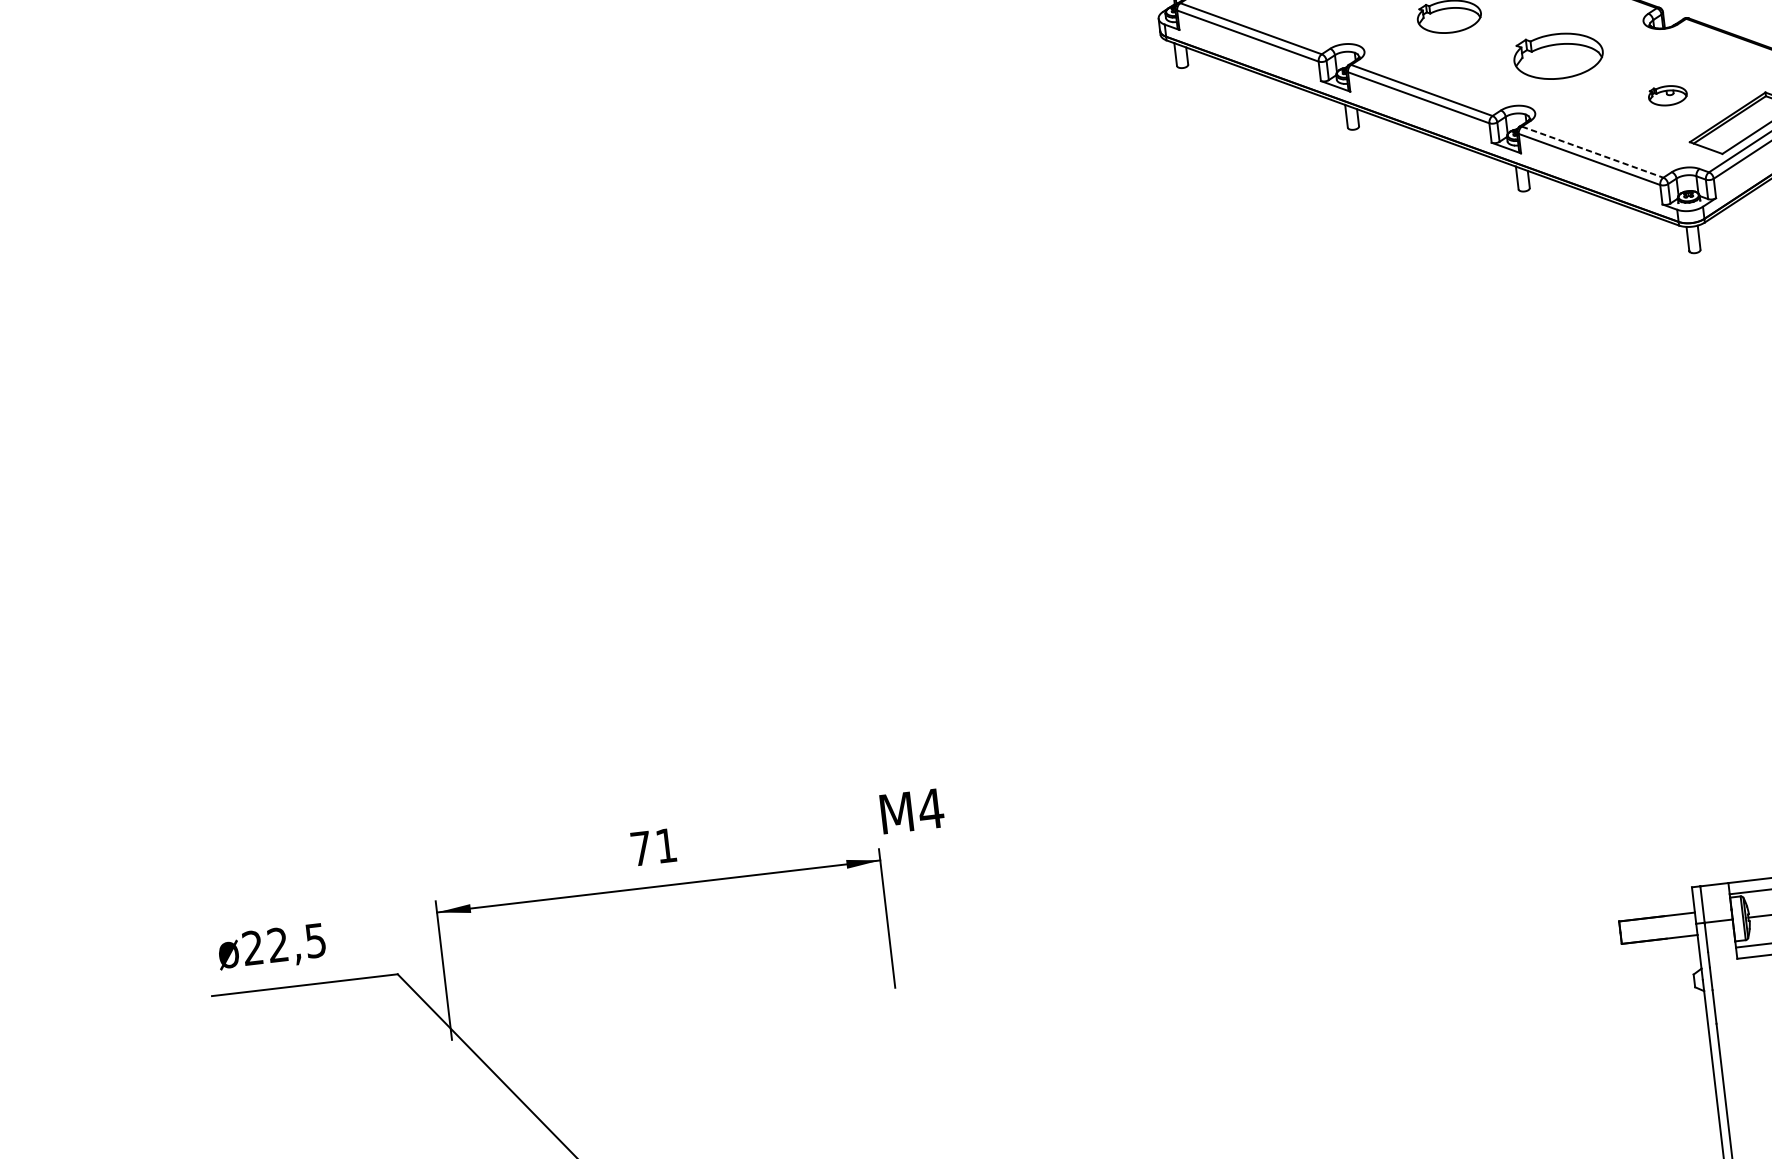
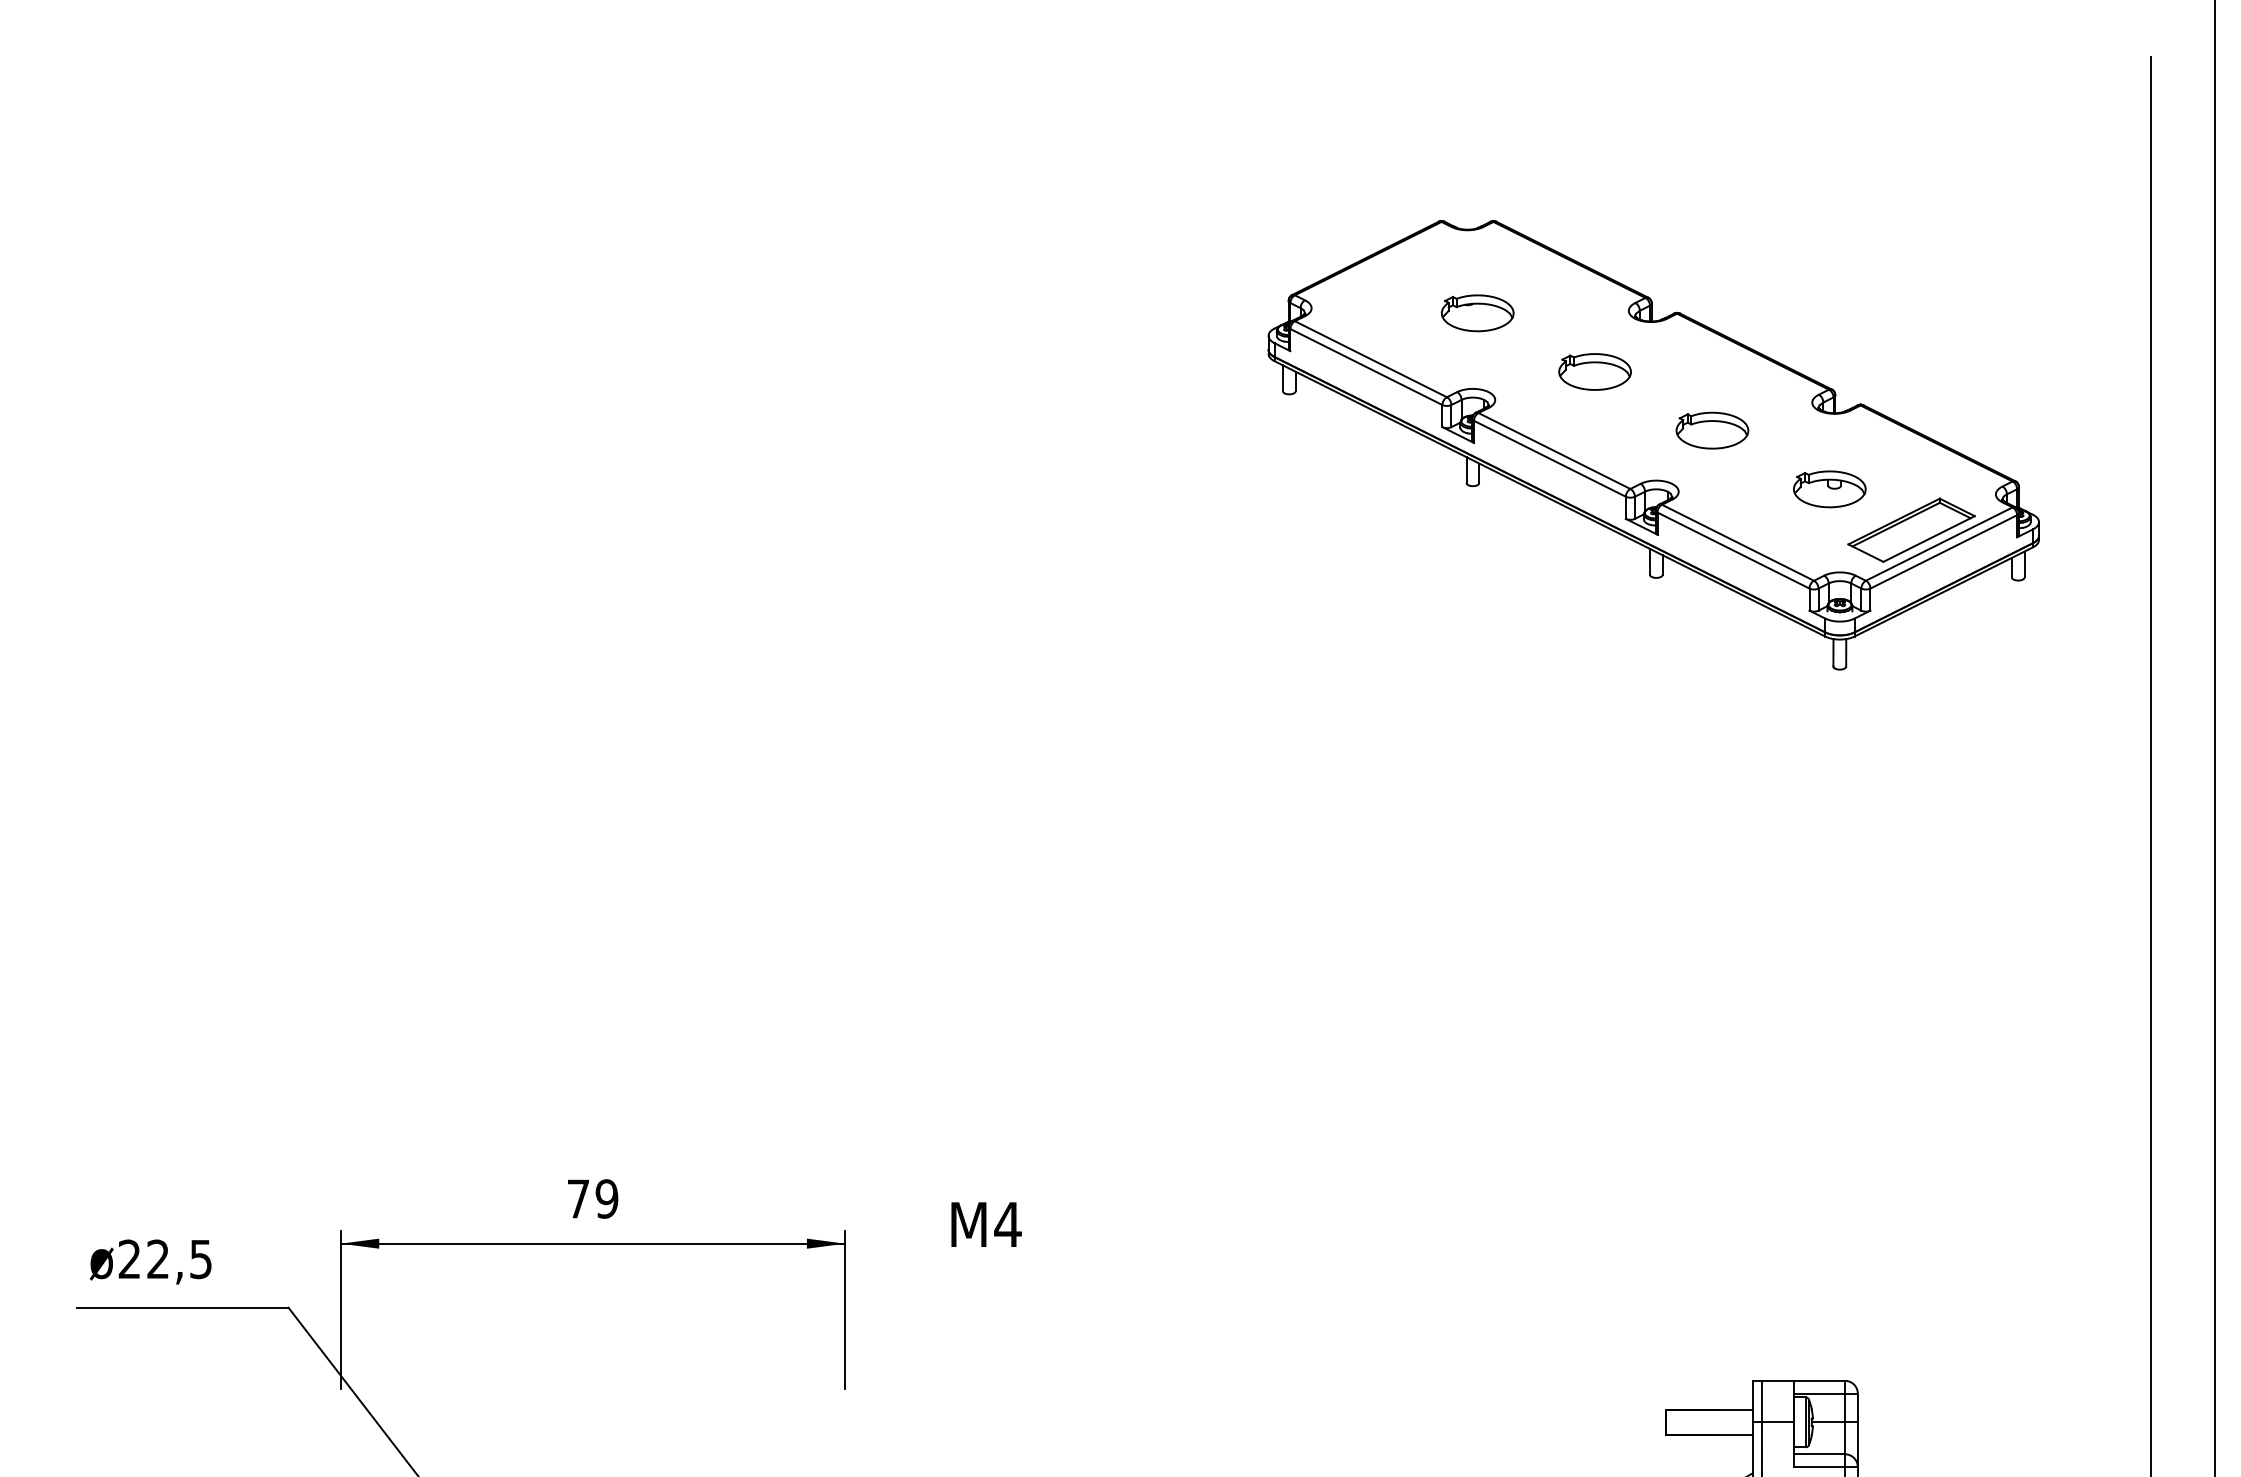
part: (1558, 56) -> (1712, 430), size x0.71
part: (1667, 95) -> (1829, 489), size x1.67
line: (1593, 151) -> (1738, 542), dashed -> solid
text: (912, 811) -> (986, 1224), moved
text: (665, 845) -> (606, 1198), 71 -> 79

